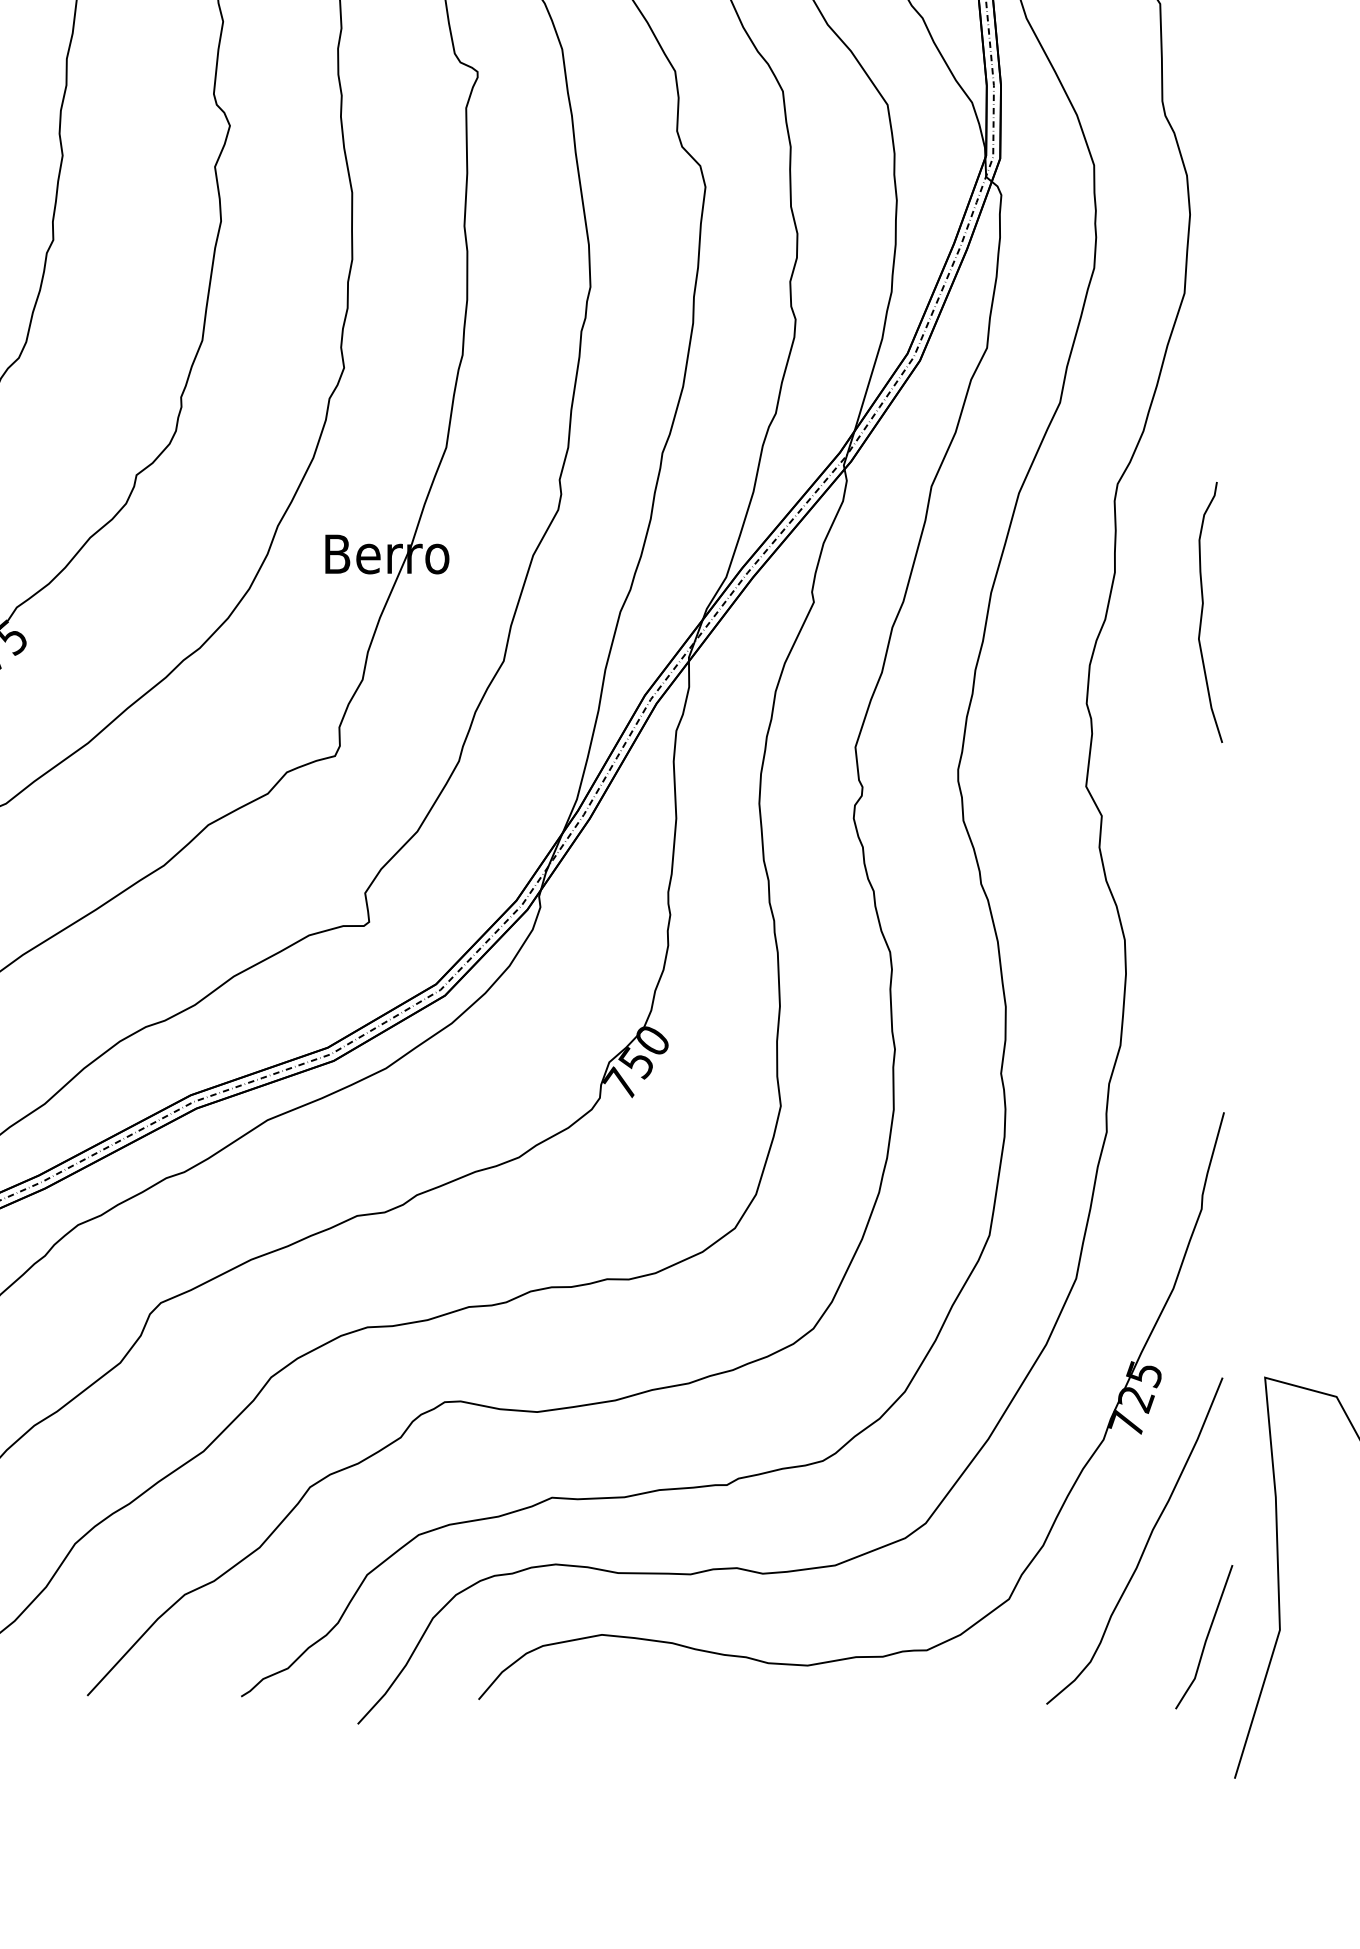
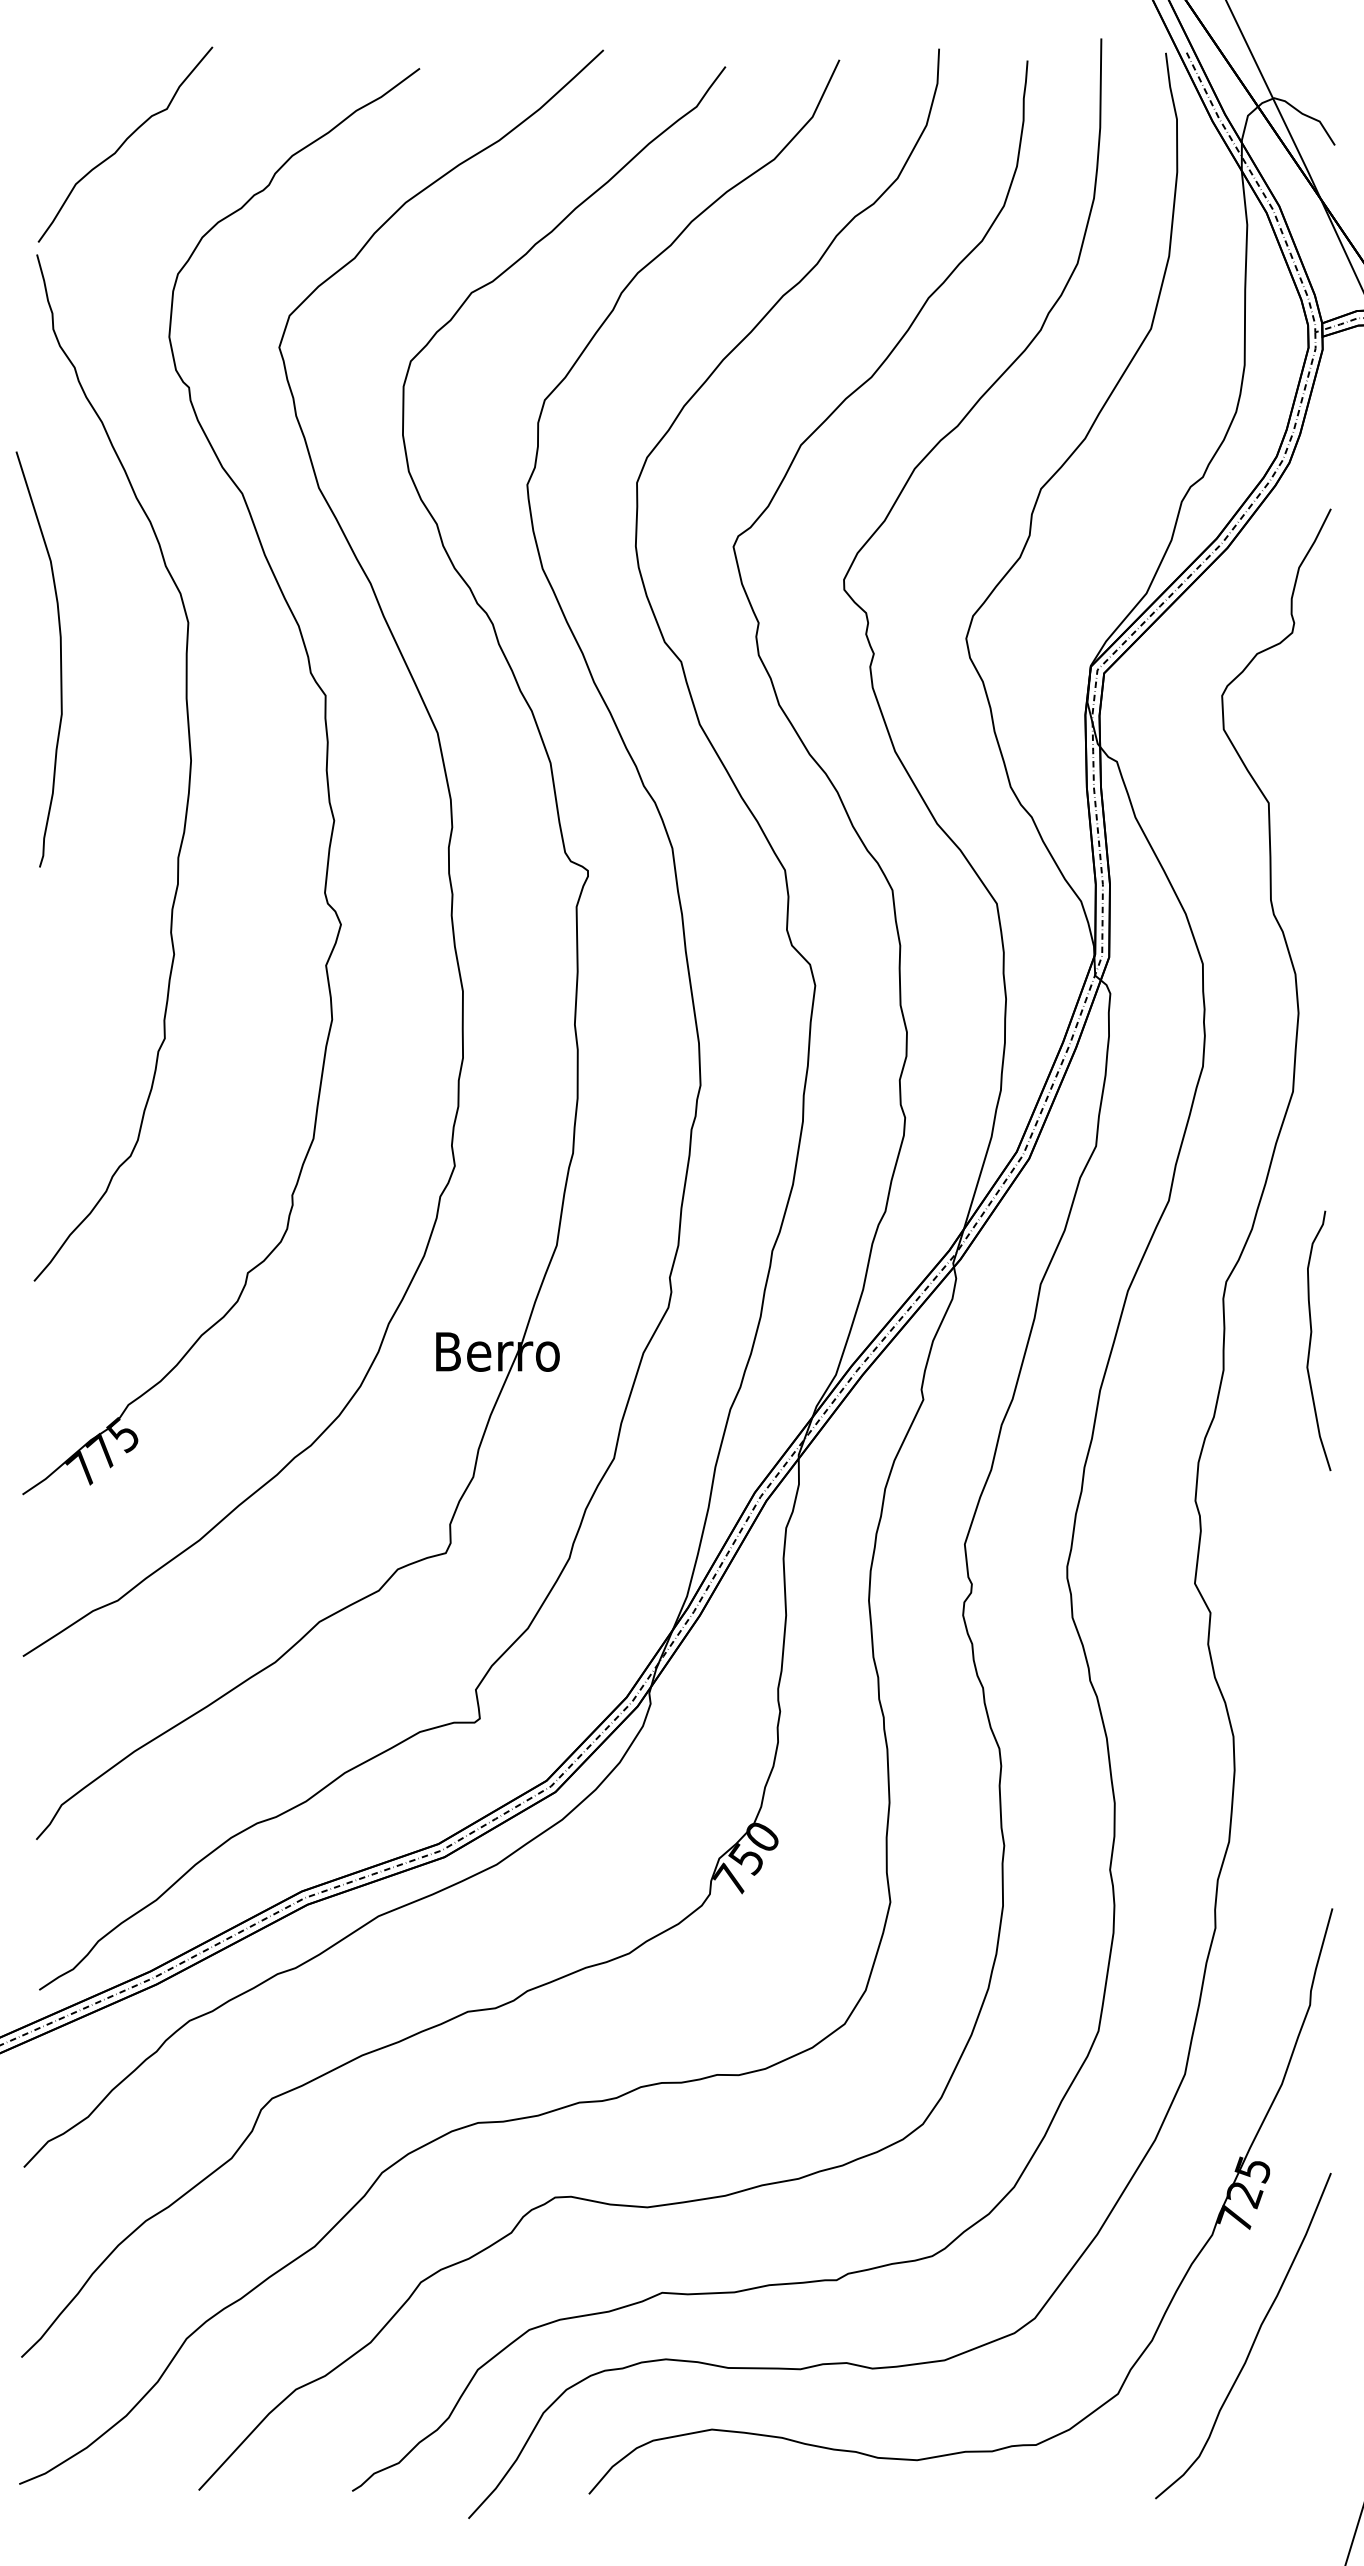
curve: (1203, 612) -> (1311, 1340), moved
line: (1206, 1636) -> (1314, 2431), removed

